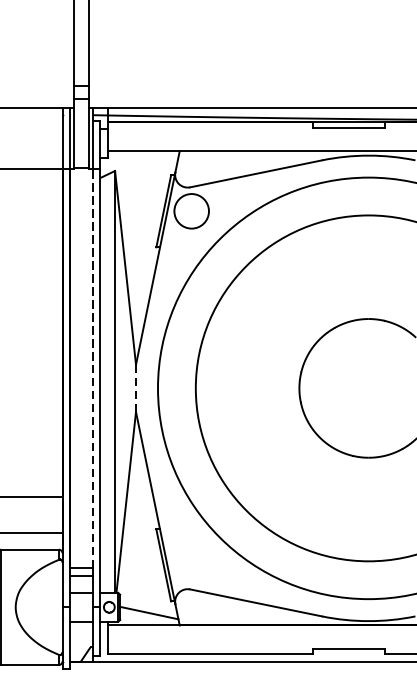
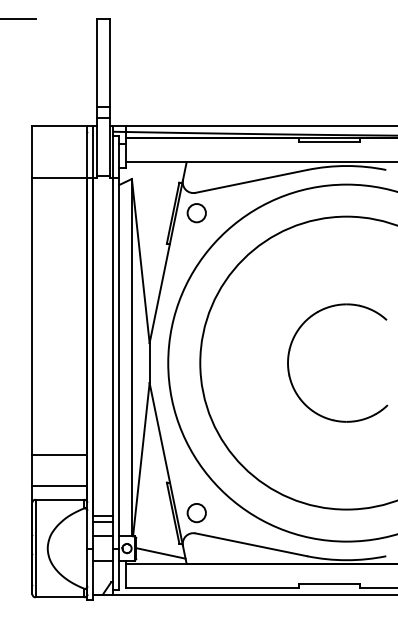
circle: (191, 211) -> (196, 213), size x0.62
line: (93, 368) -> (113, 346), dashed -> solid
line: (135, 388) -> (149, 363), dashed -> solid
circle: (191, 565) -> (196, 513), added

